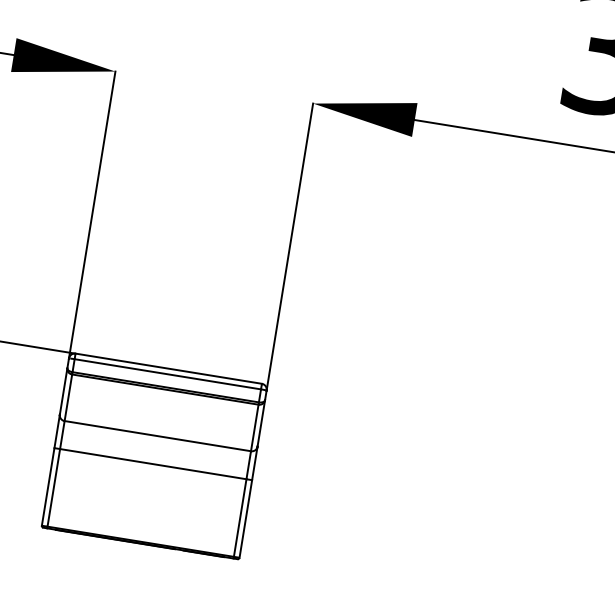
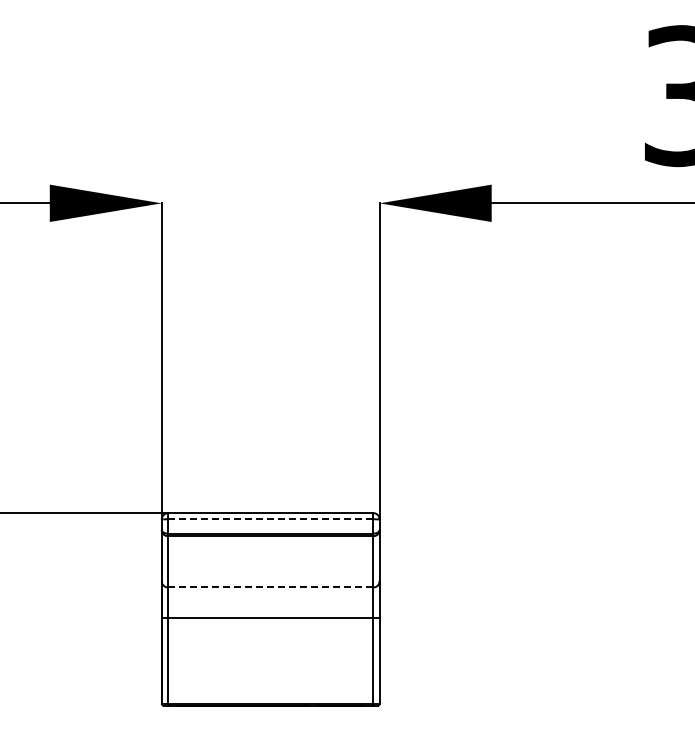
line: (167, 374) -> (270, 519), solid -> dashed
line: (157, 436) -> (270, 587), solid -> dashed

